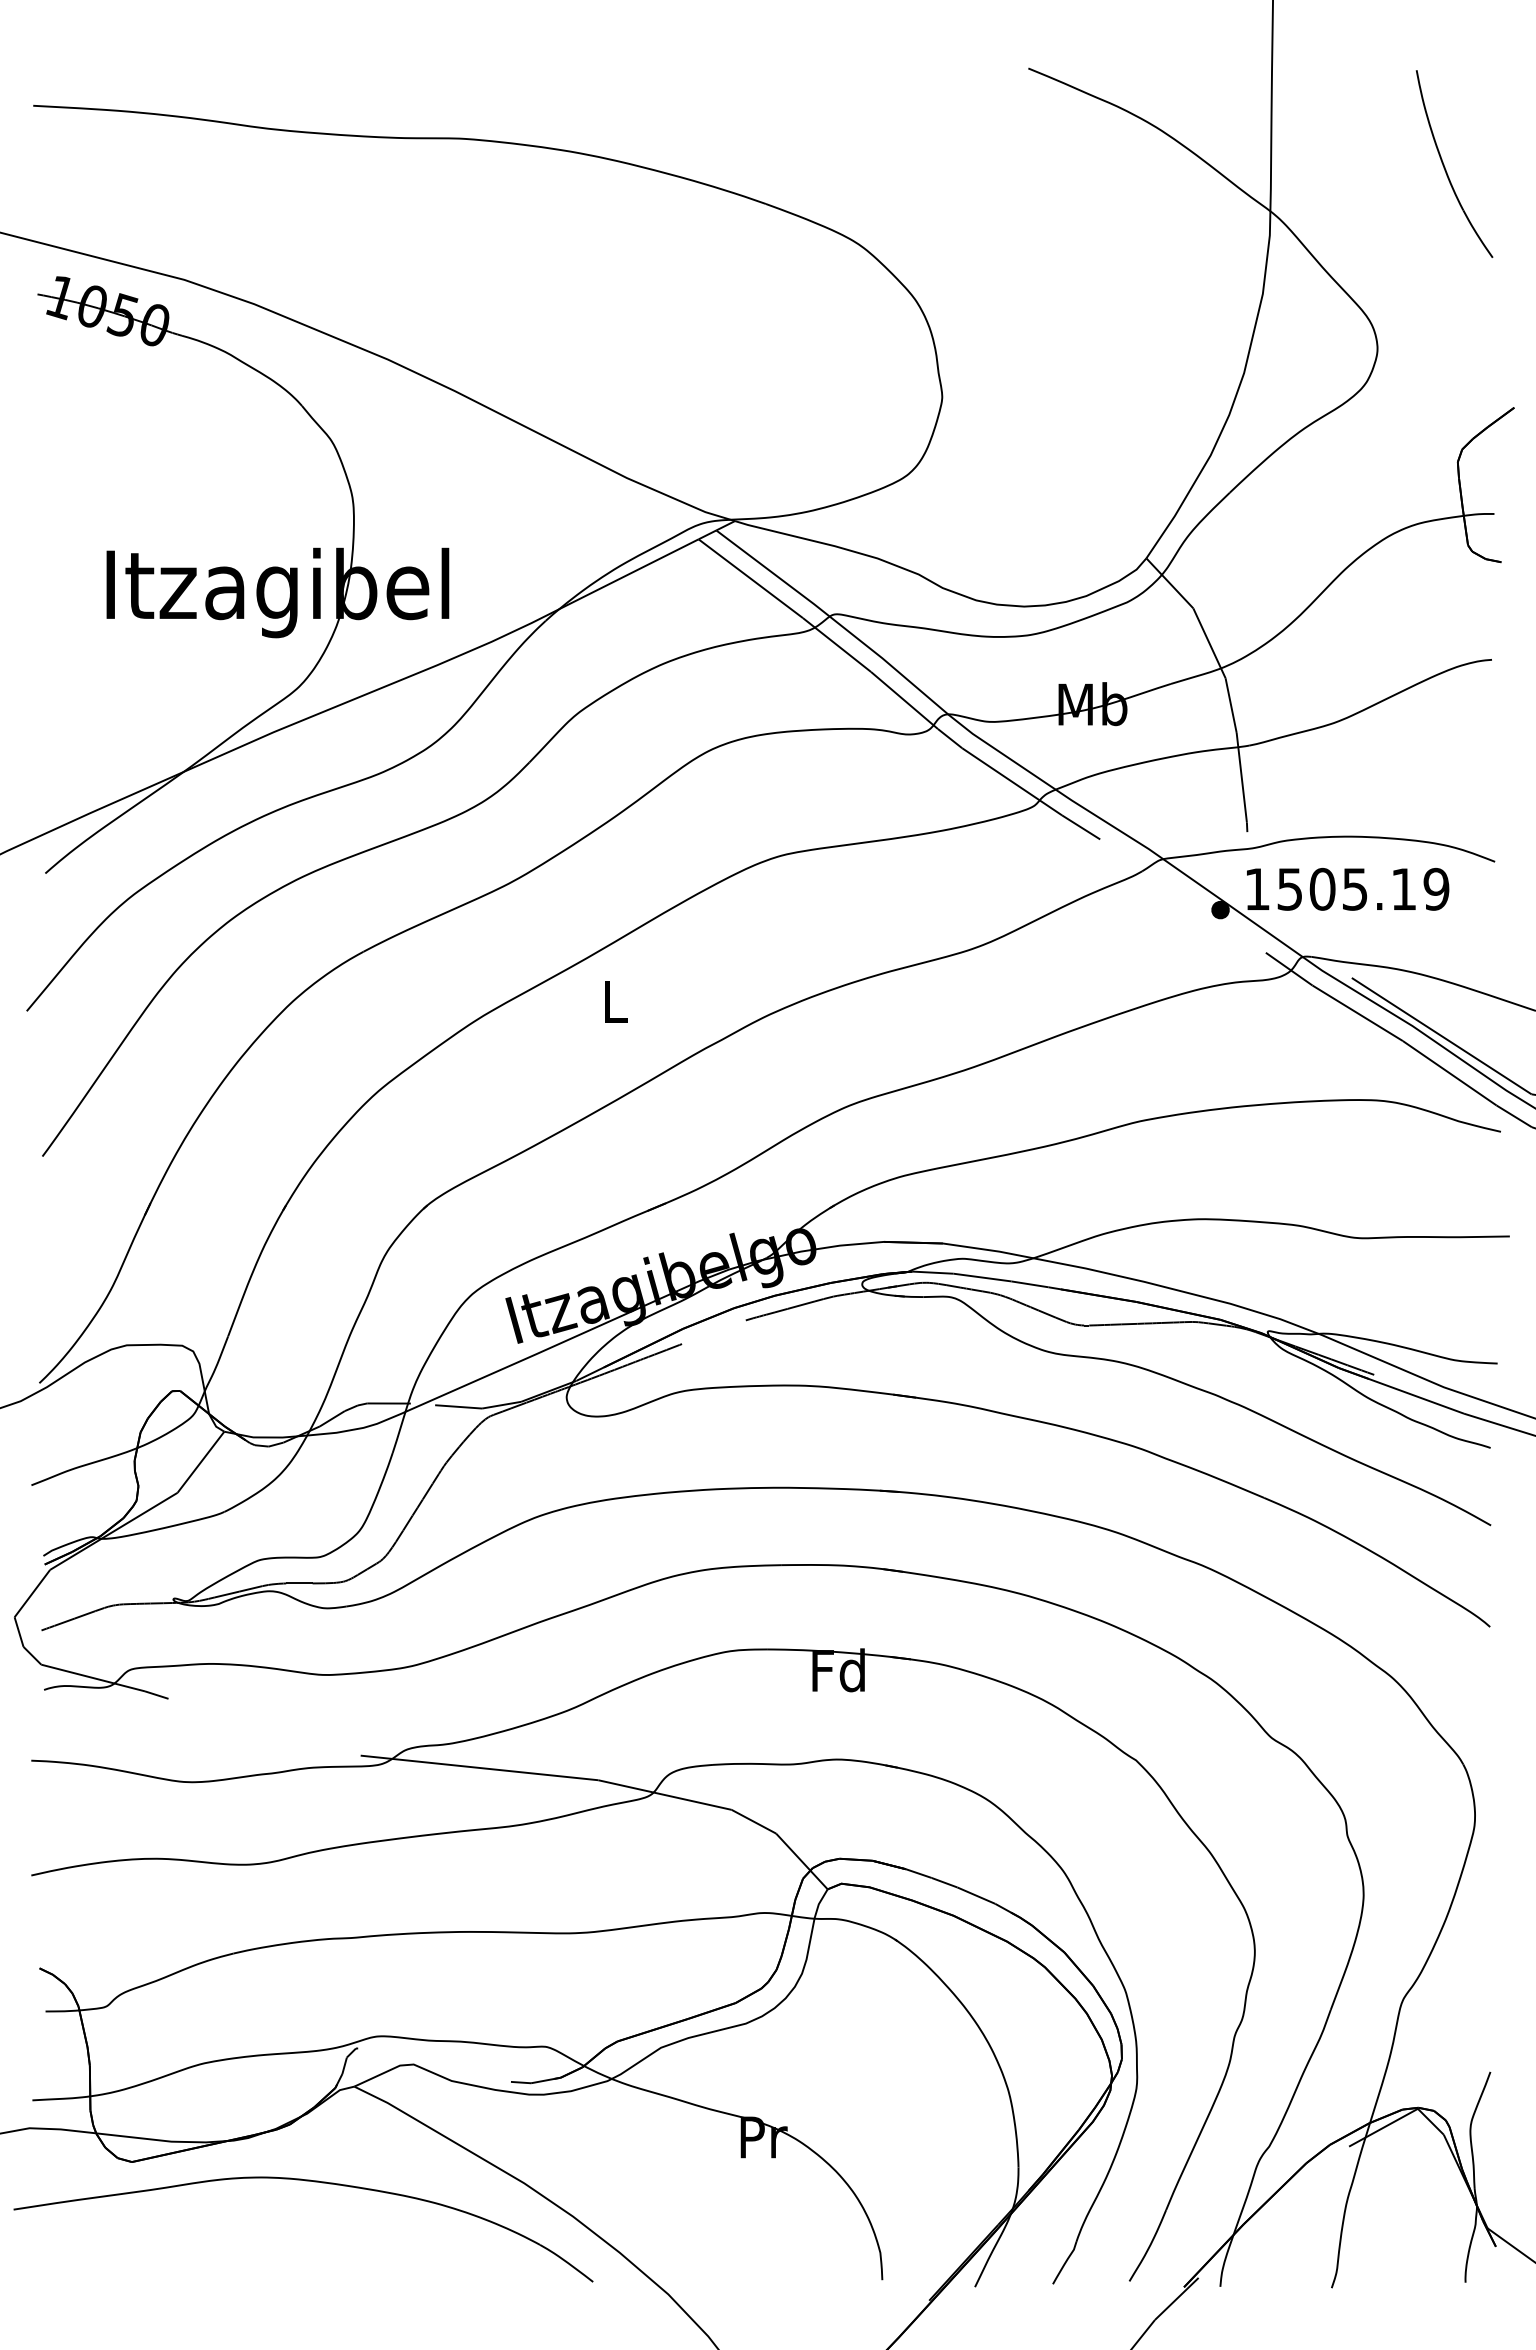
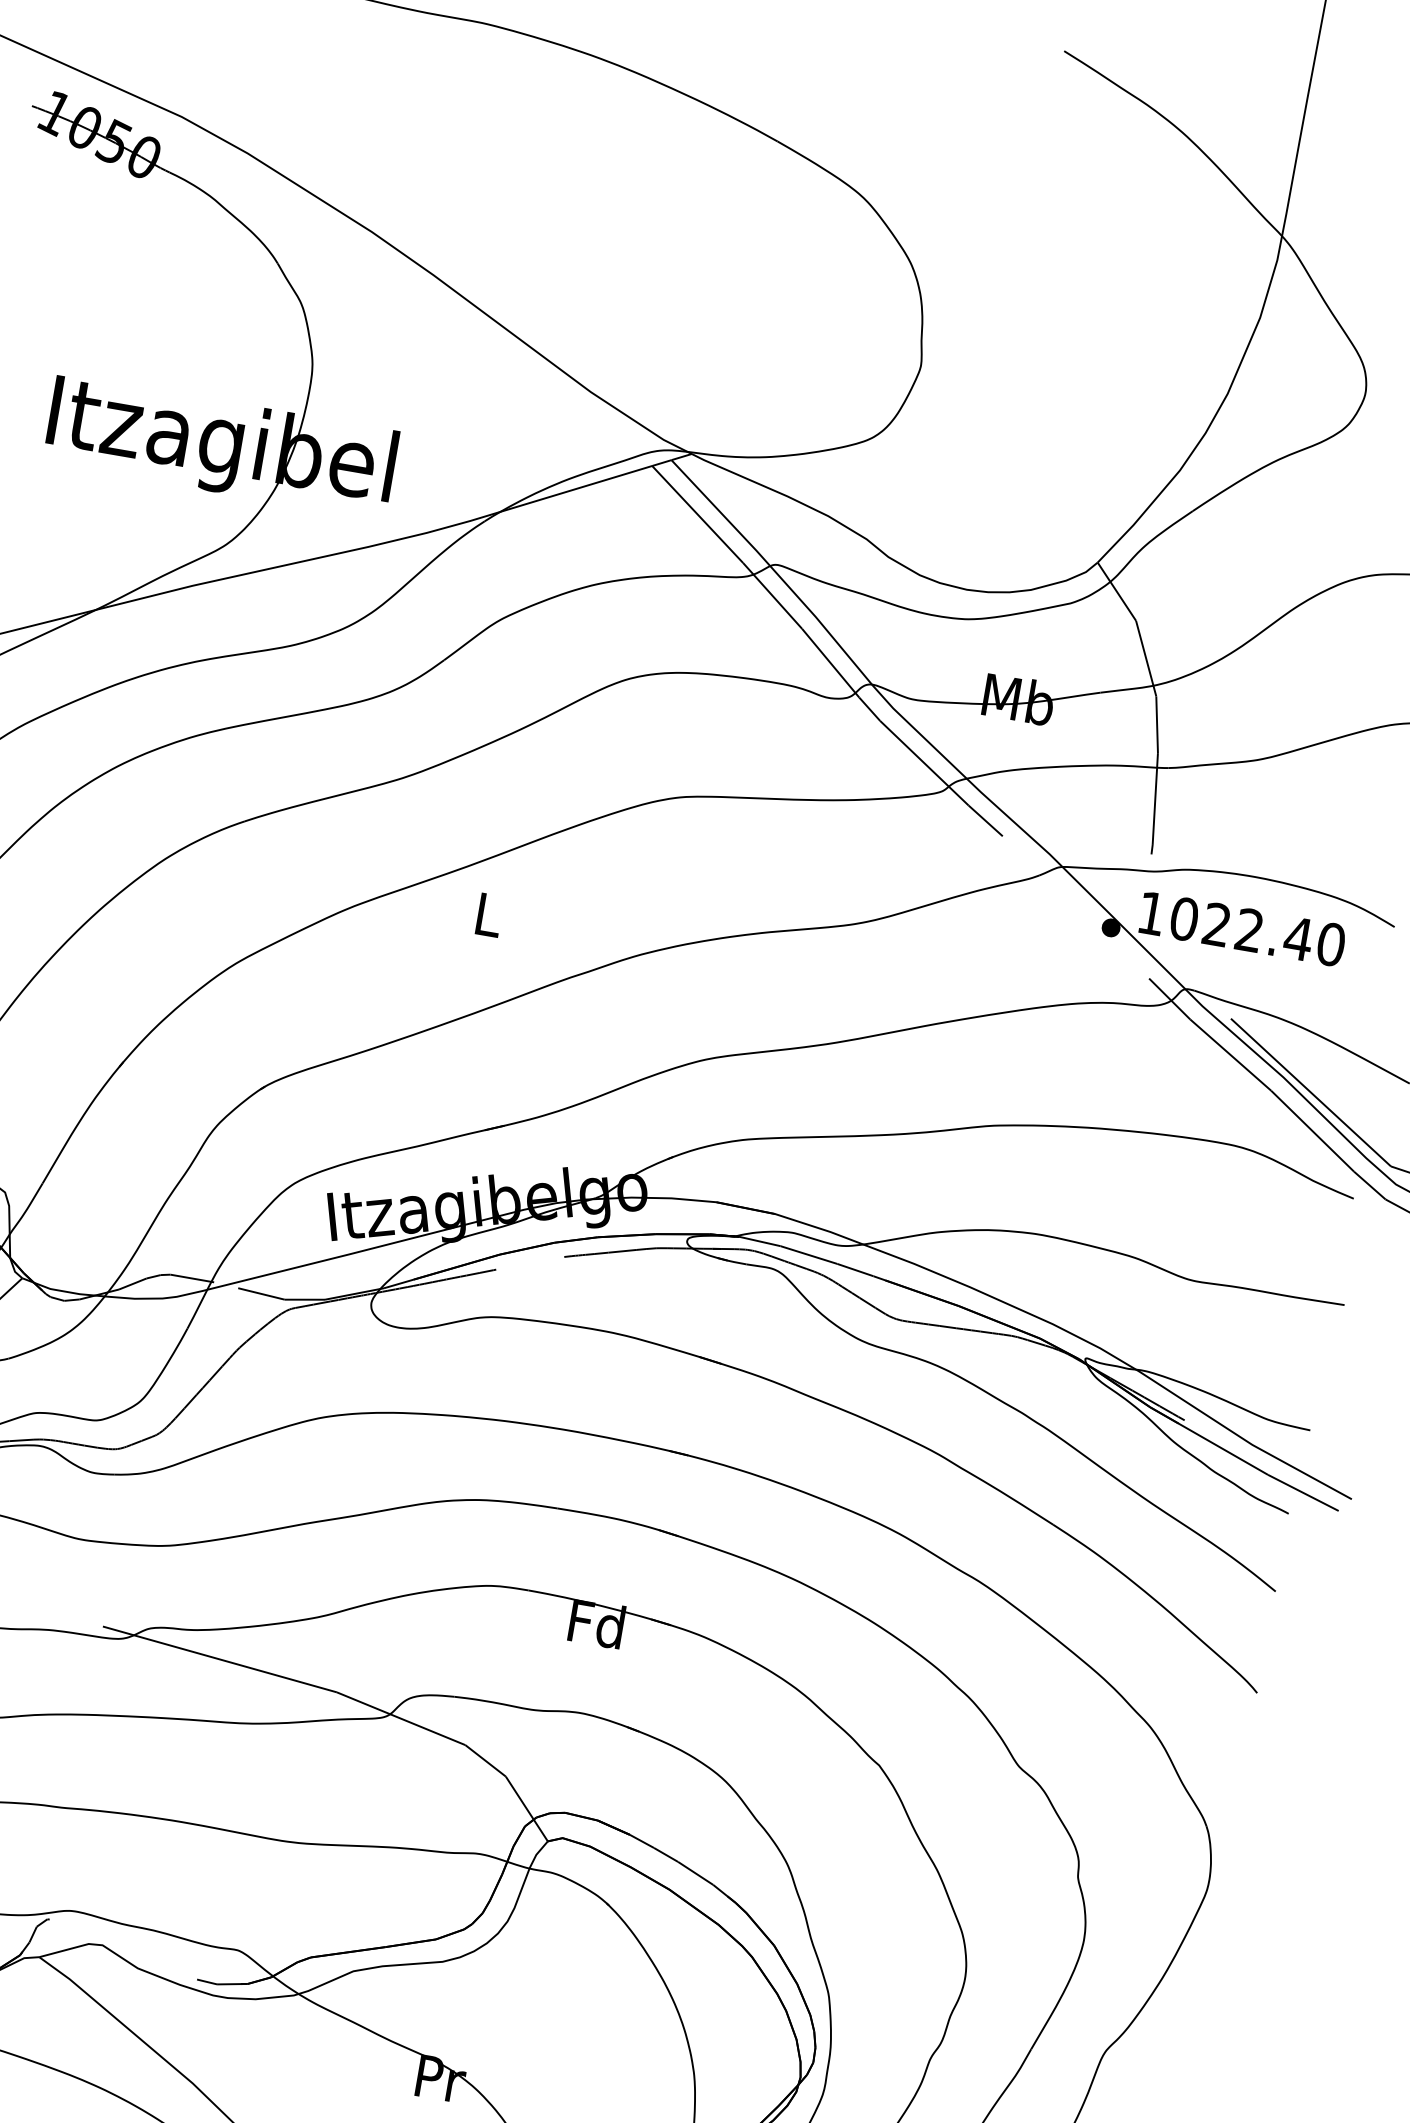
text: (1363, 888) -> (1258, 931), 1505.19 -> 1022.40

